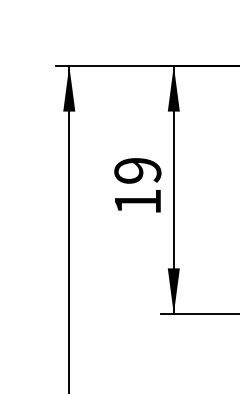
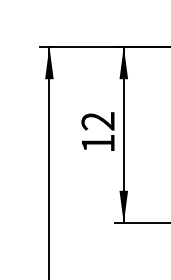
text: (138, 171) -> (98, 121), 19 -> 12

